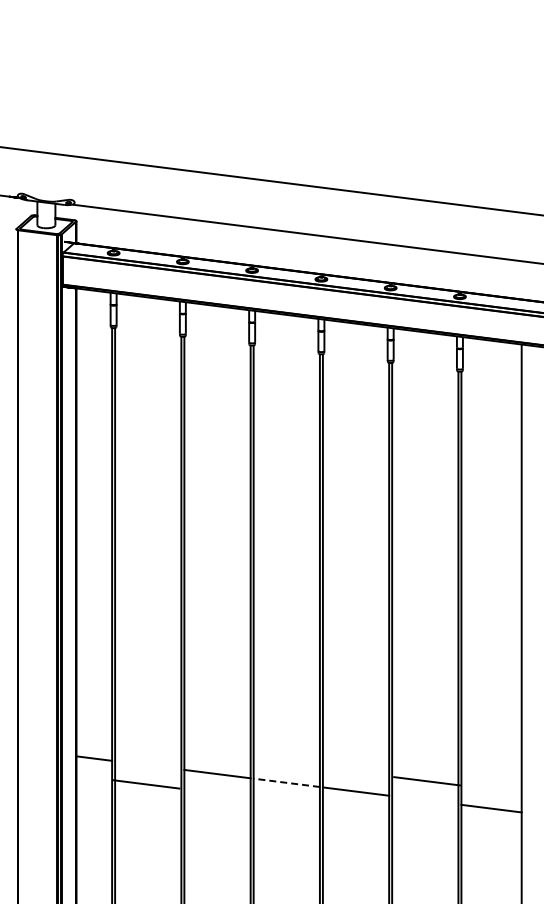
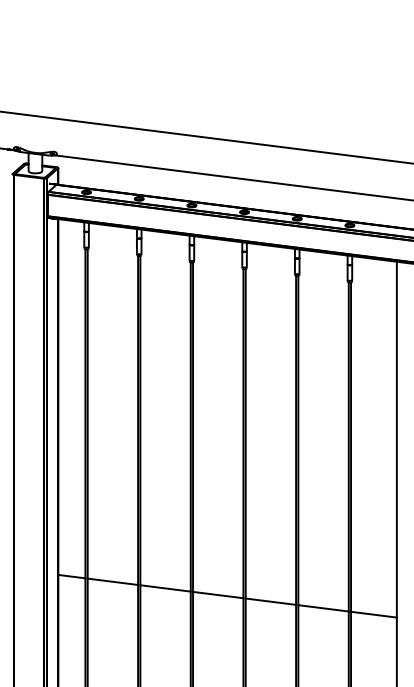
line: (427, 781) -> (323, 608), moved
line: (286, 782) -> (218, 594), dashed -> solid
line: (146, 784) -> (113, 581), moved

